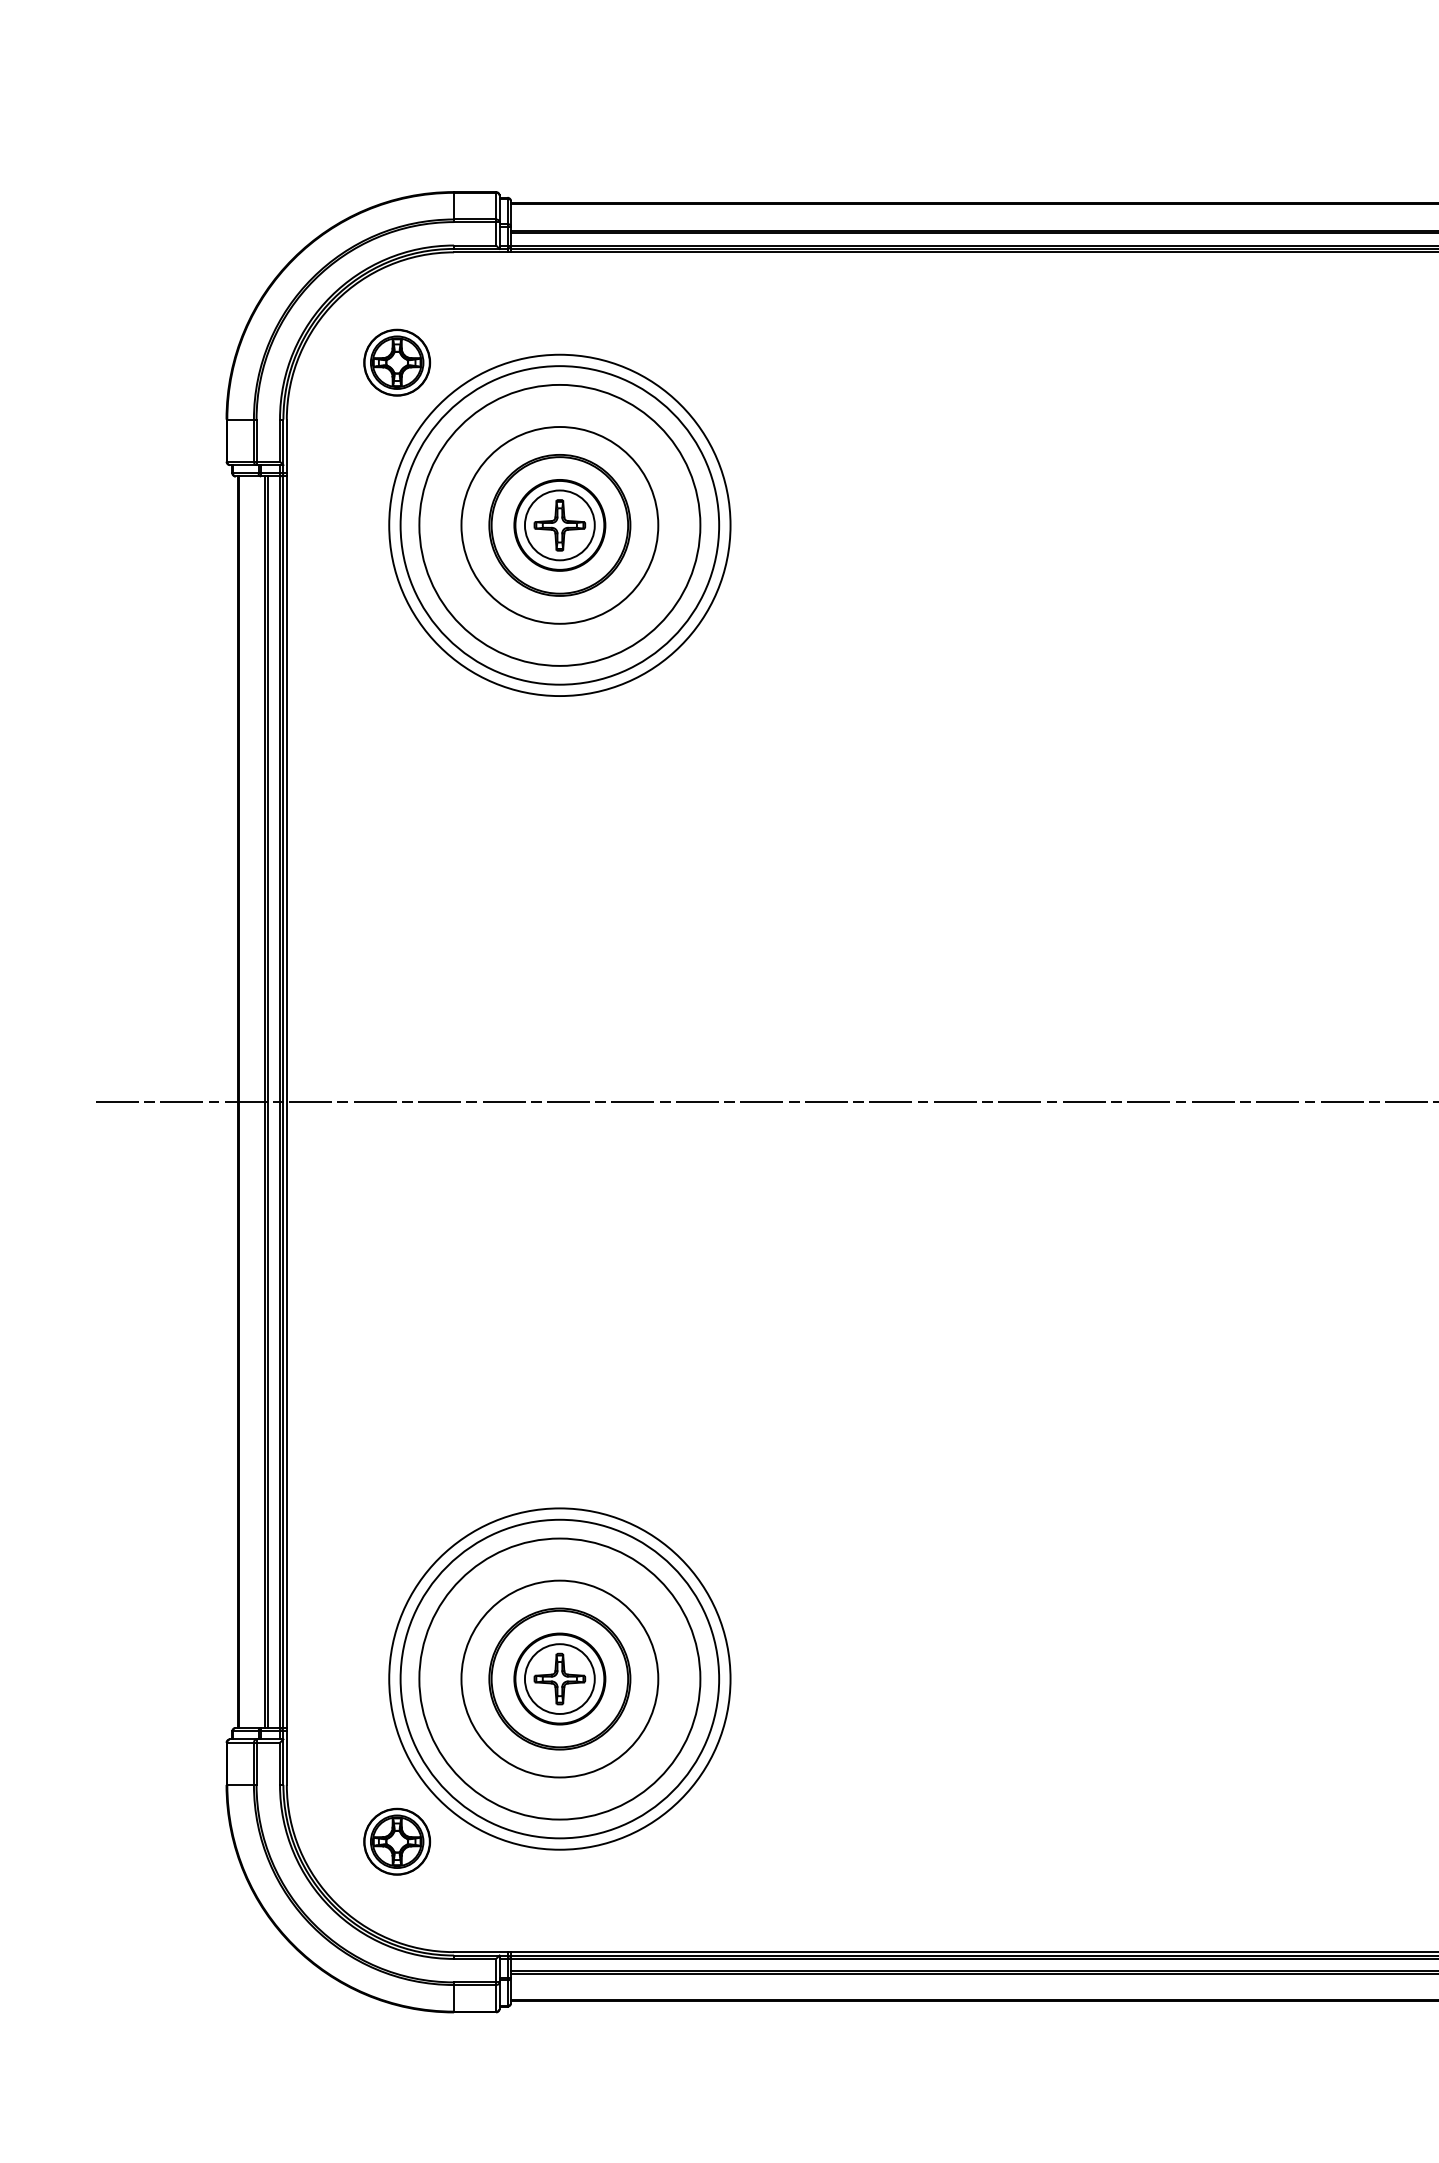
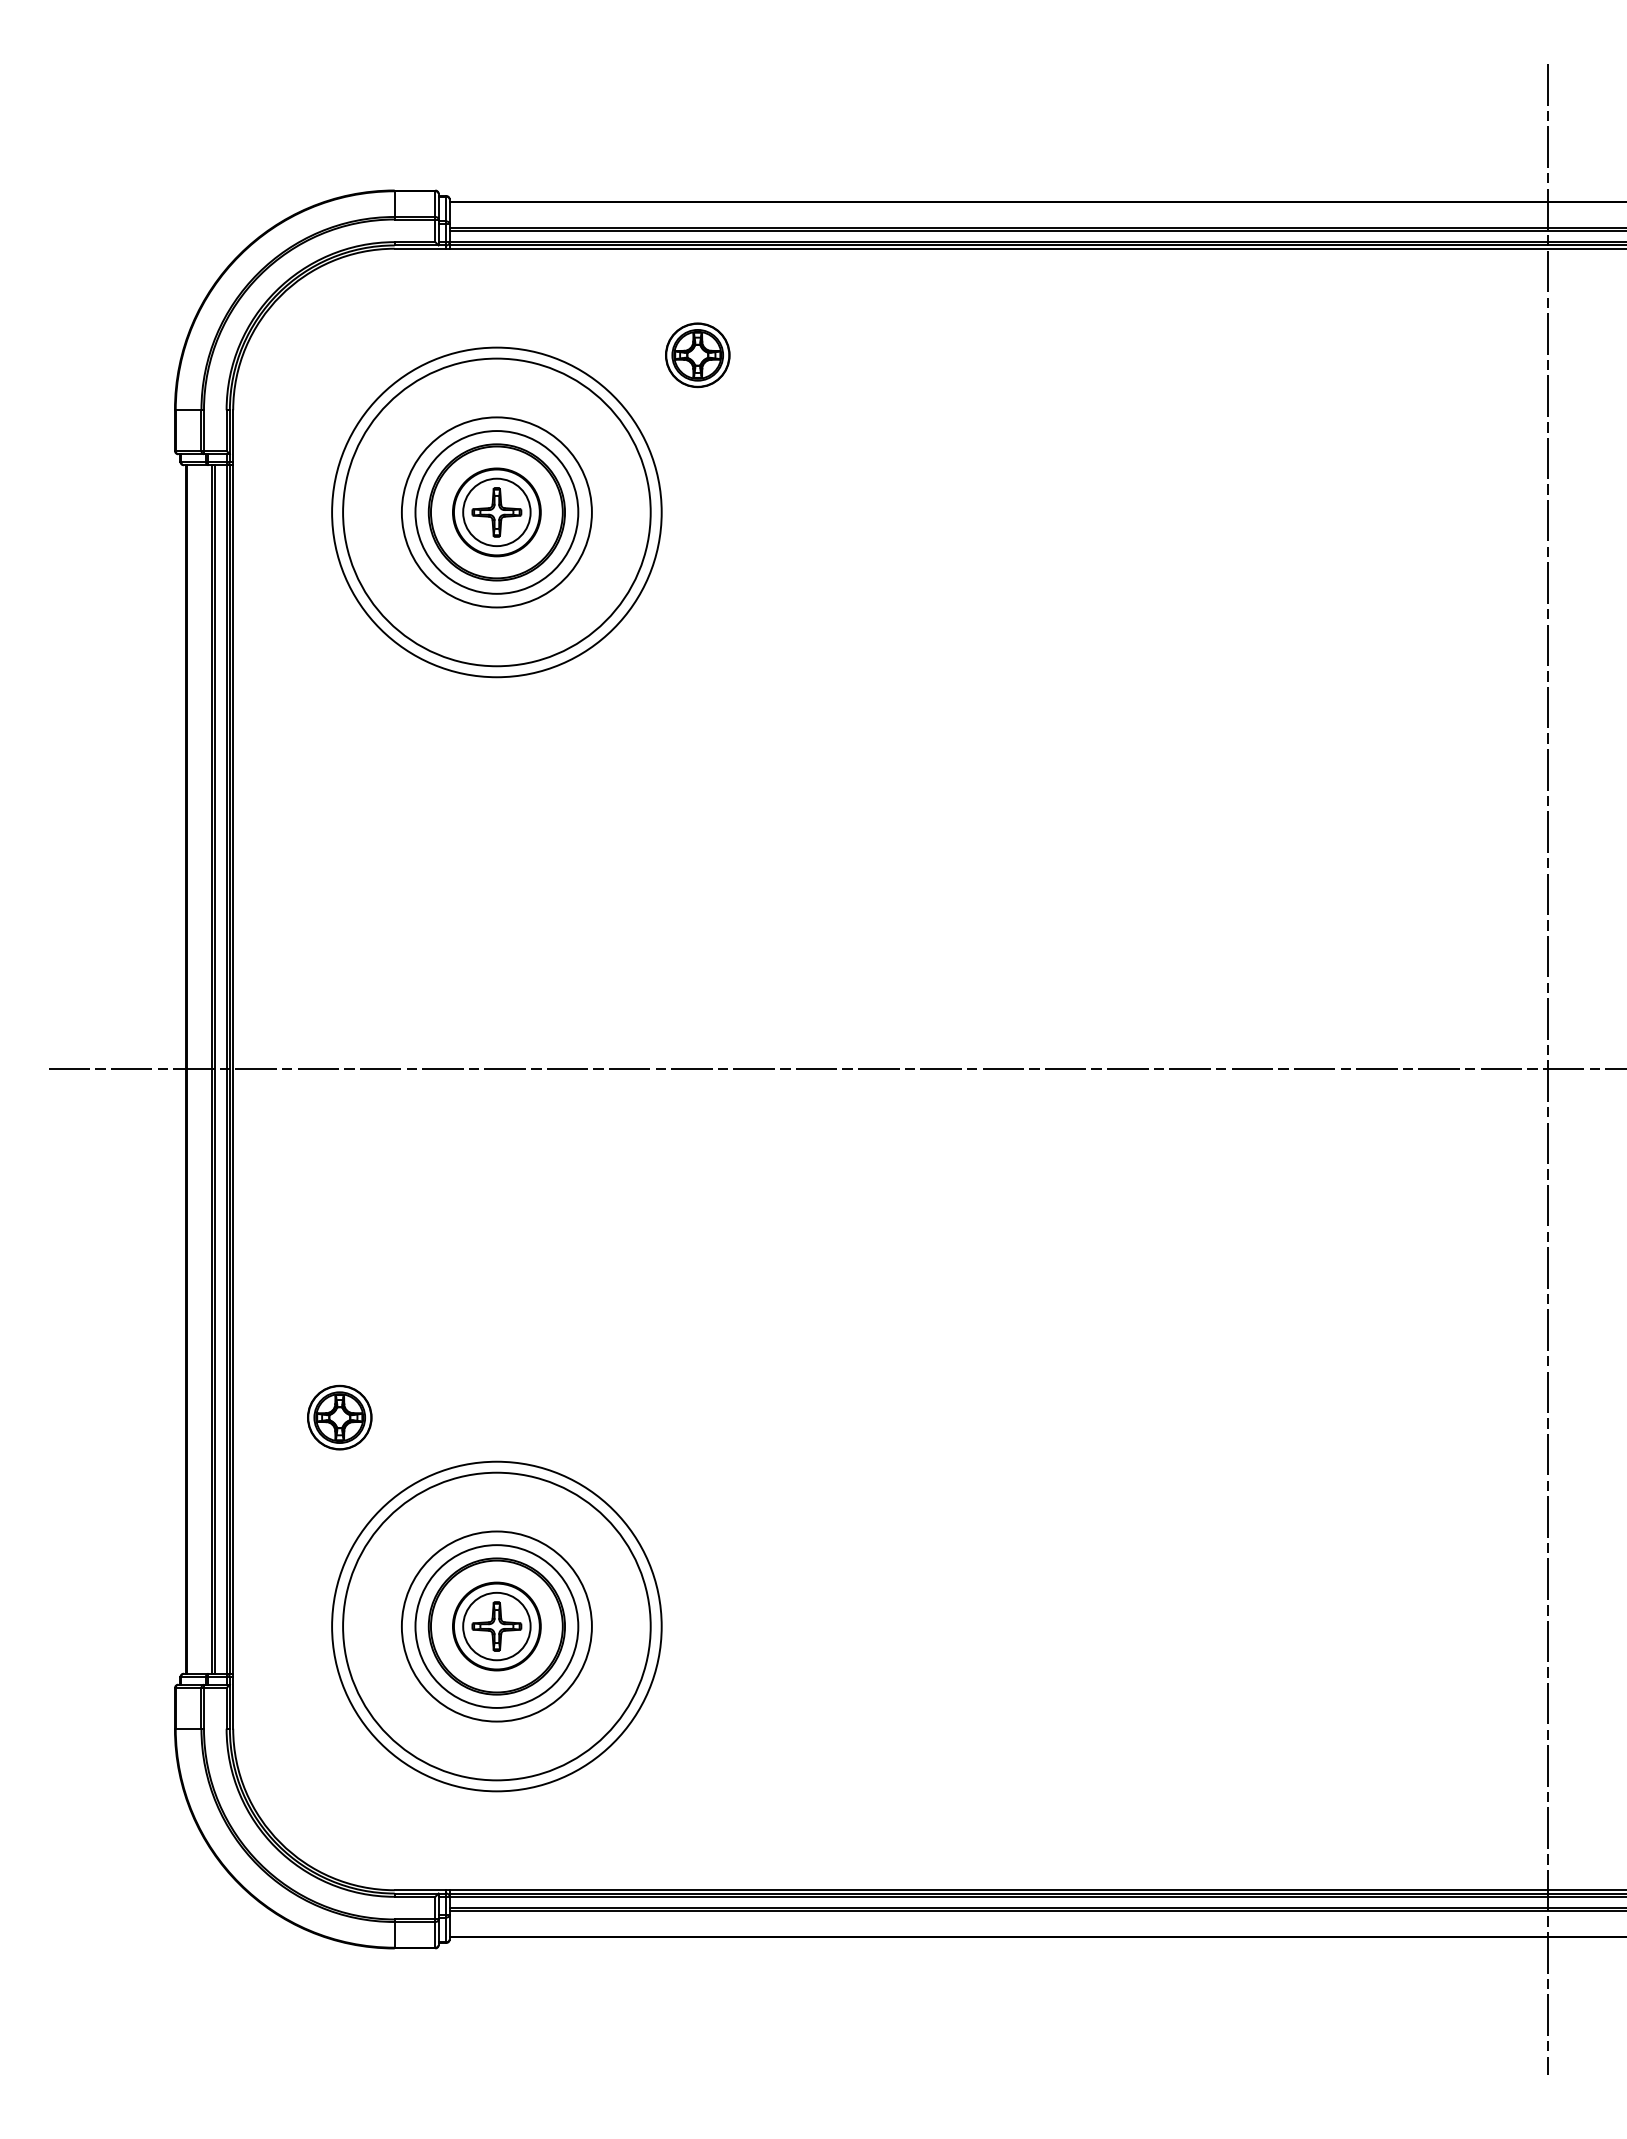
part: (396, 362) -> (697, 355), moved
circle: (559, 525) -> (496, 512), size x0.6
circle: (559, 1679) -> (496, 1626), size x0.6
part: (396, 1841) -> (339, 1417), moved

